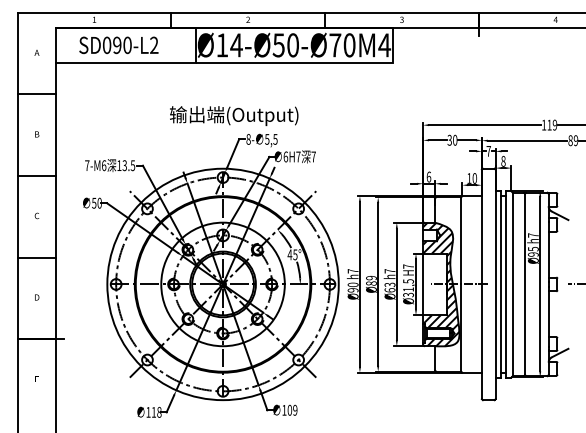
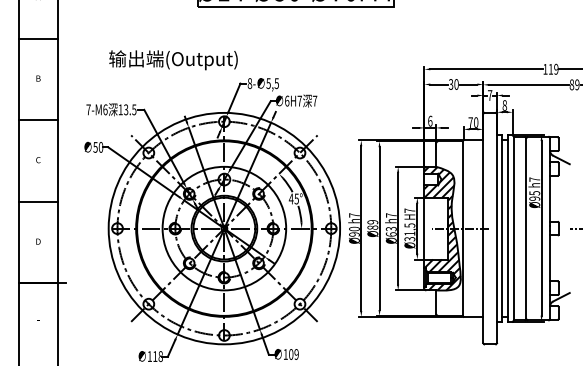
line: (126, 62) -> (127, 6), removed
text: (234, 116) -> (173, 60), moved
text: (469, 178) -> (470, 122), 10 -> 70

